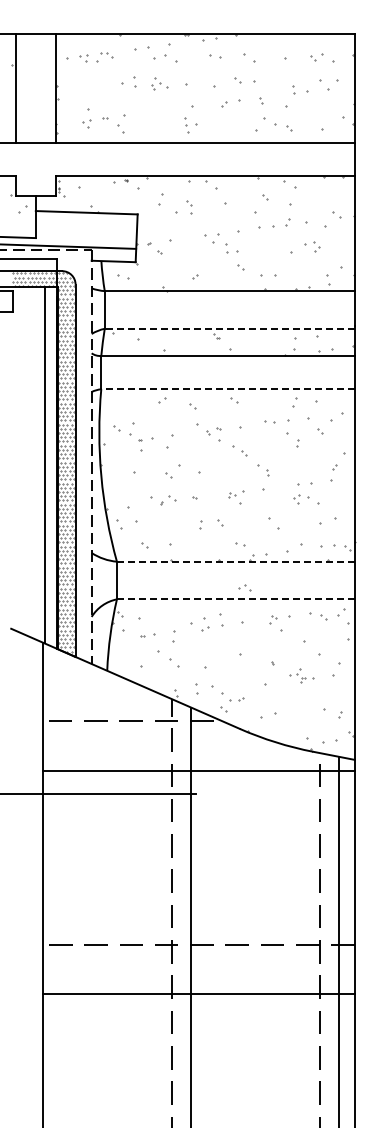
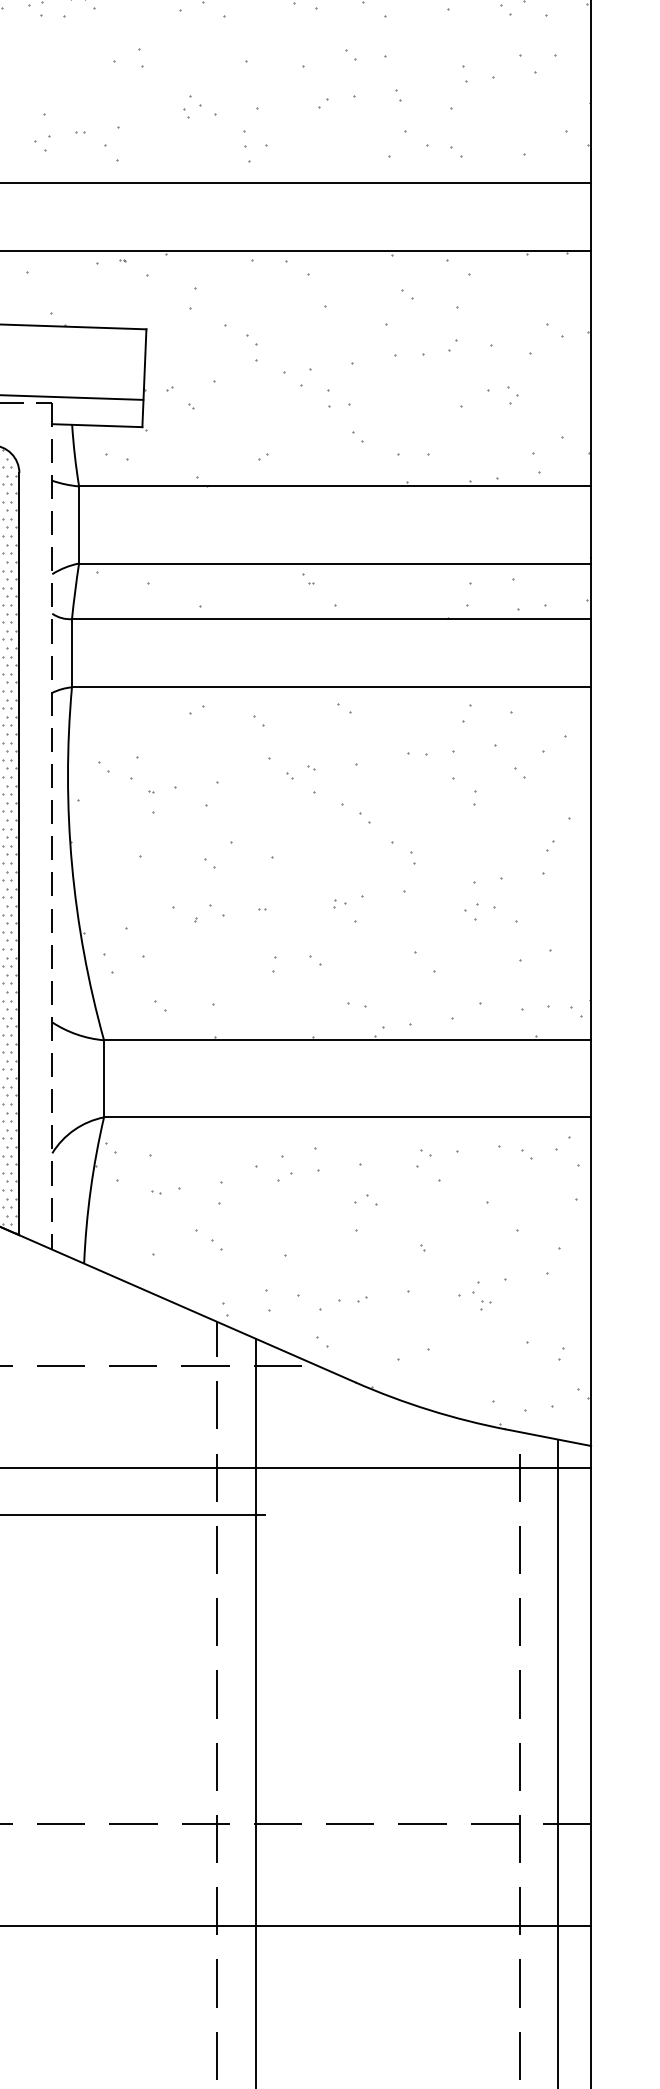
part: (159, 83) -> (199, 106), moved
part: (189, 207) -> (252, 347), moved
line: (229, 328) -> (334, 562), dashed -> solid
line: (228, 389) -> (332, 687), dashed -> solid
line: (235, 561) -> (346, 1039), dashed -> solid
part: (244, 587) -> (365, 1199), moved
line: (235, 599) -> (346, 1117), dashed -> solid
part: (168, 659) -> (209, 1240), size x0.62
part: (297, 675) -> (473, 1295), moved
part: (236, 699) -> (352, 1299), moved

